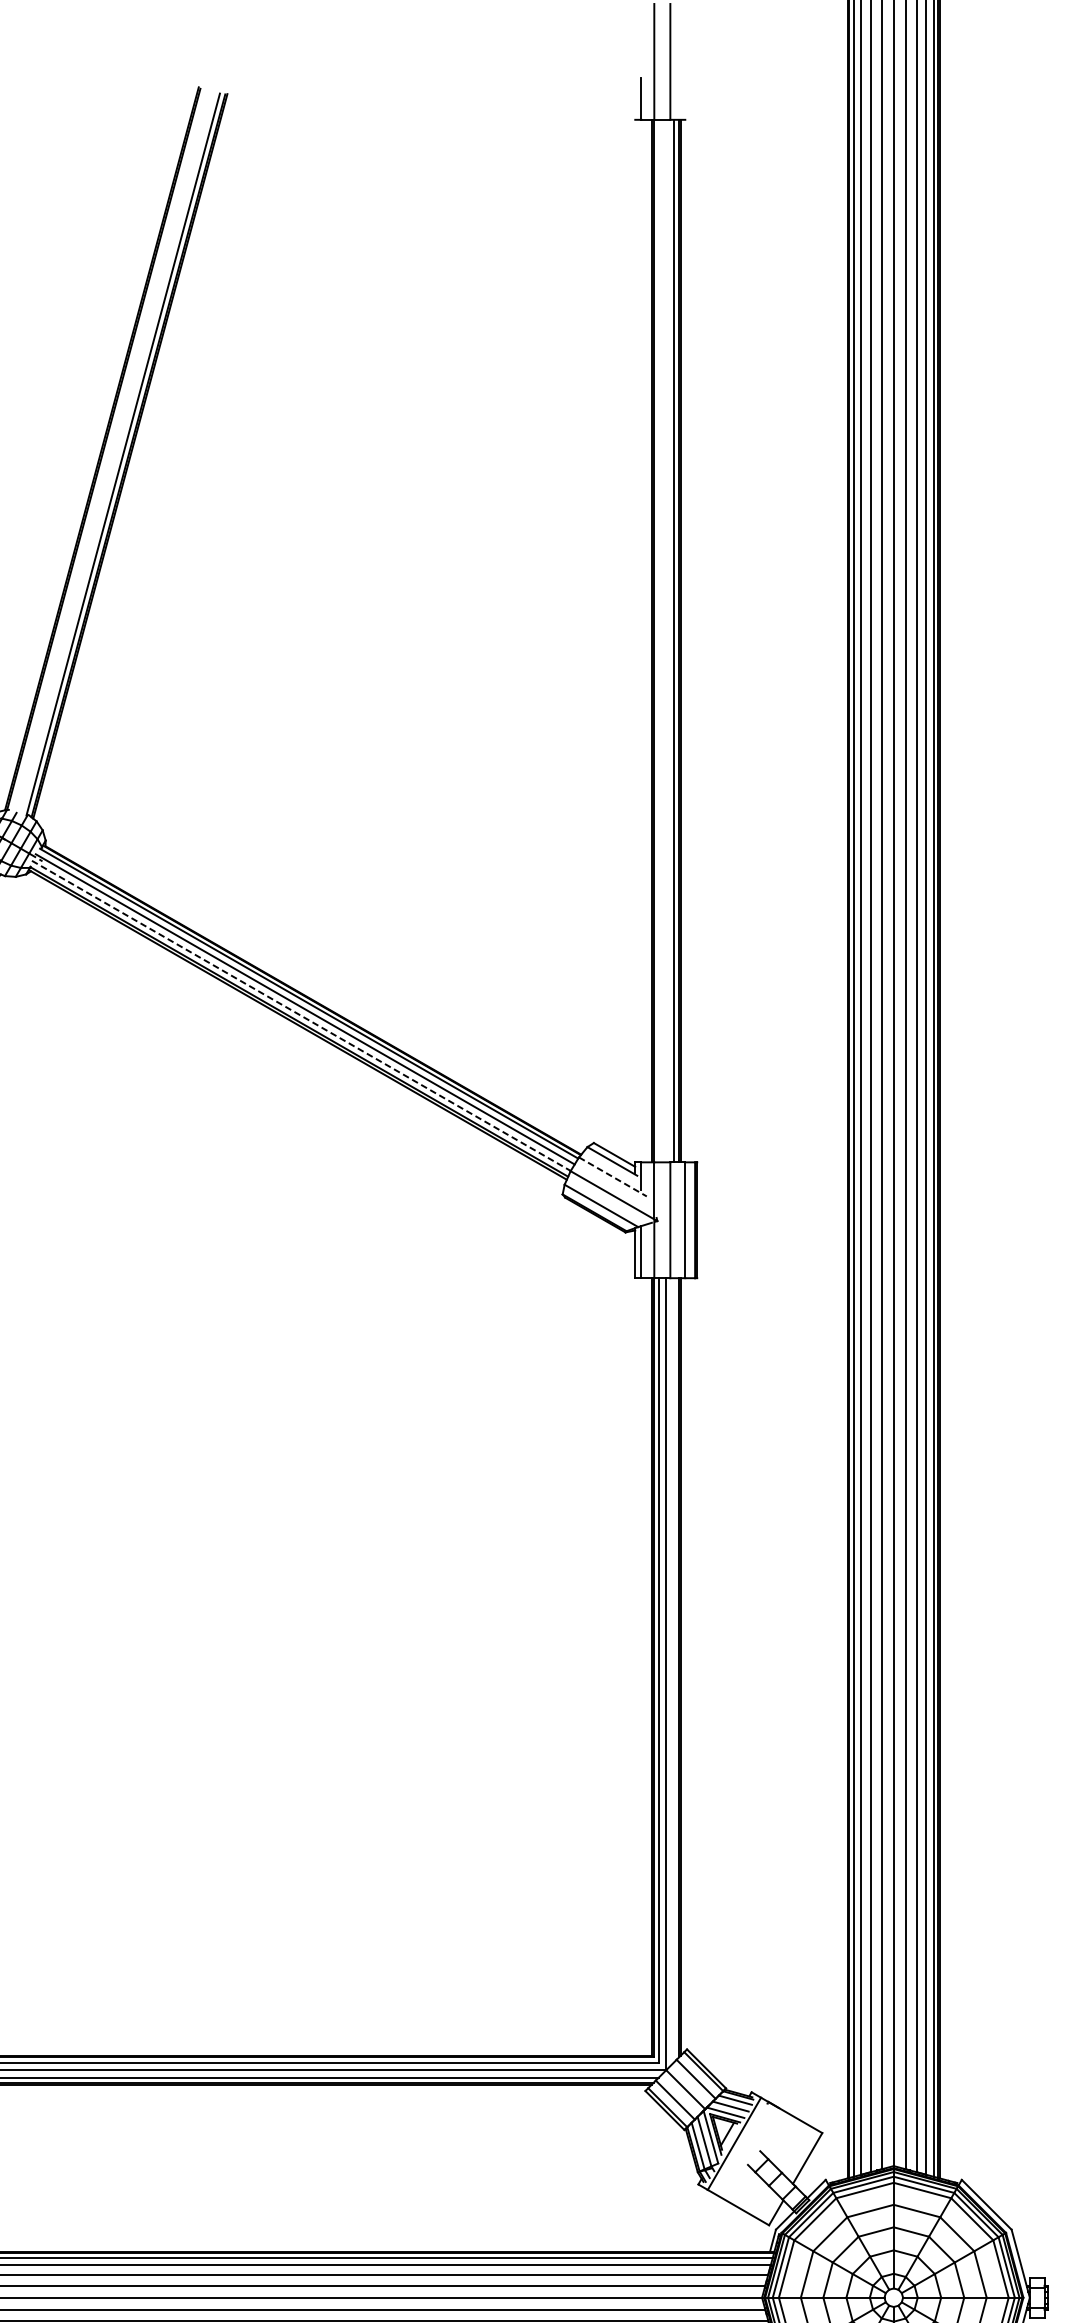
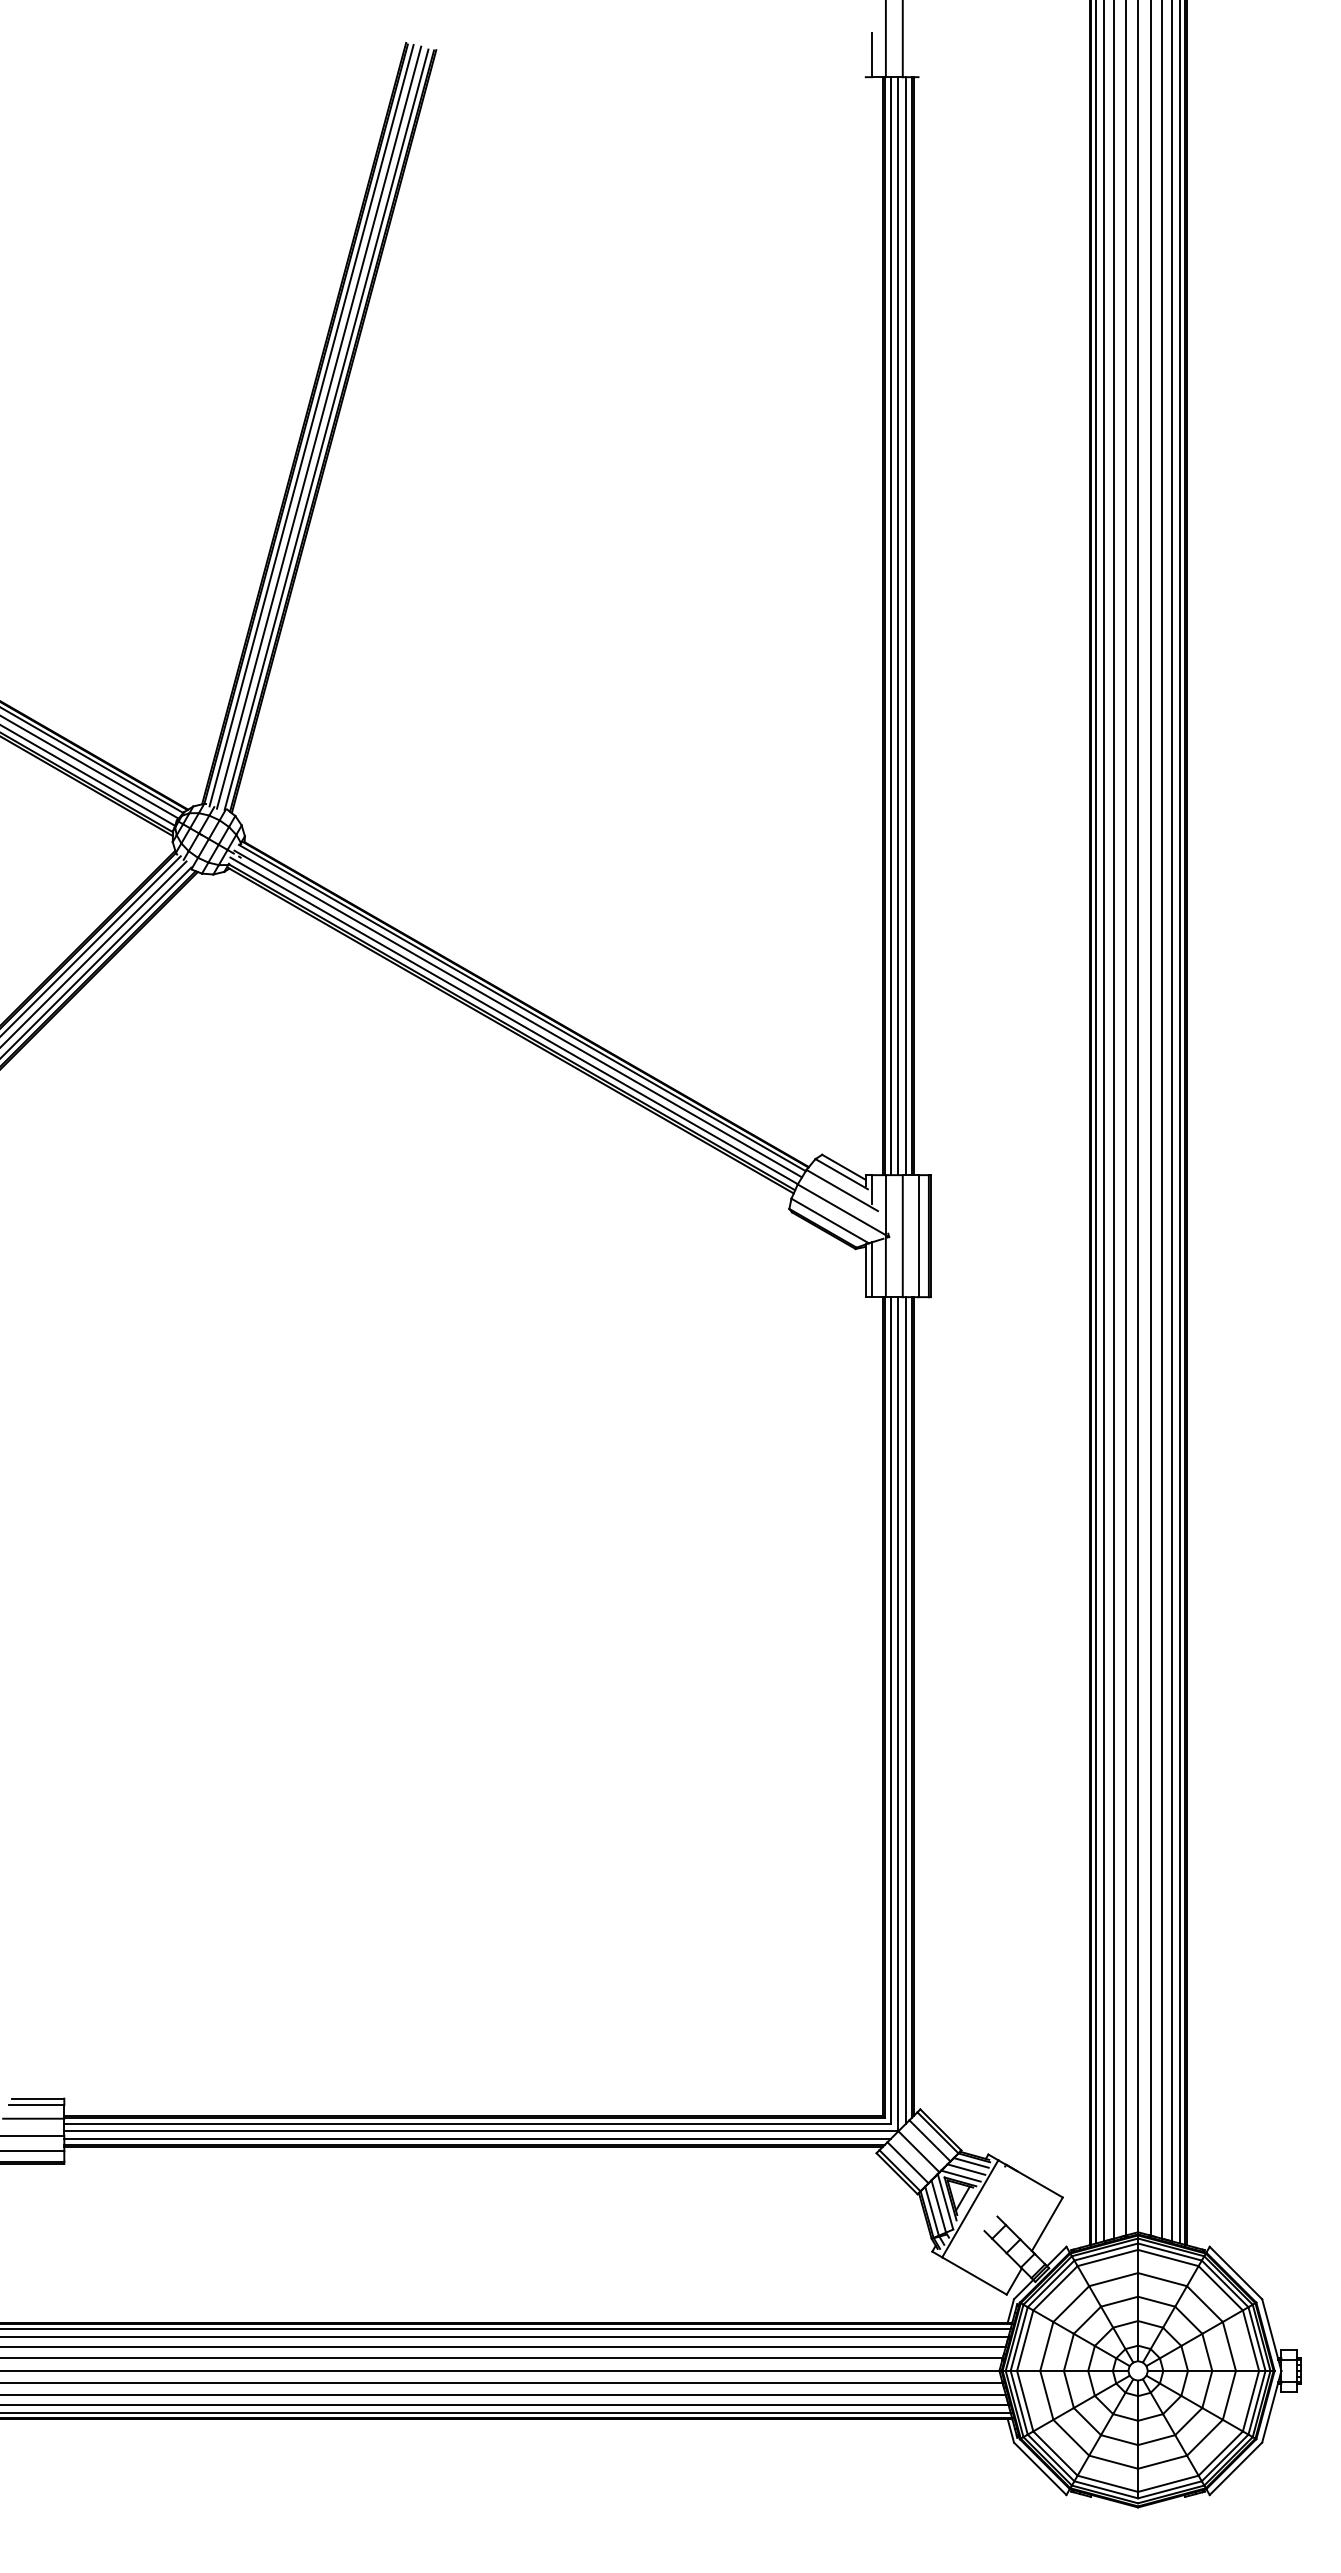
line: (108, 450) -> (311, 425), added
line: (115, 452) -> (318, 427), added
line: (658, 641) -> (890, 626), added
line: (666, 641) -> (898, 626), added
line: (301, 1016) -> (514, 1021), dashed -> solid
line: (613, 1176) -> (842, 1190), dashed -> solid
line: (673, 1670) -> (906, 1710), added

